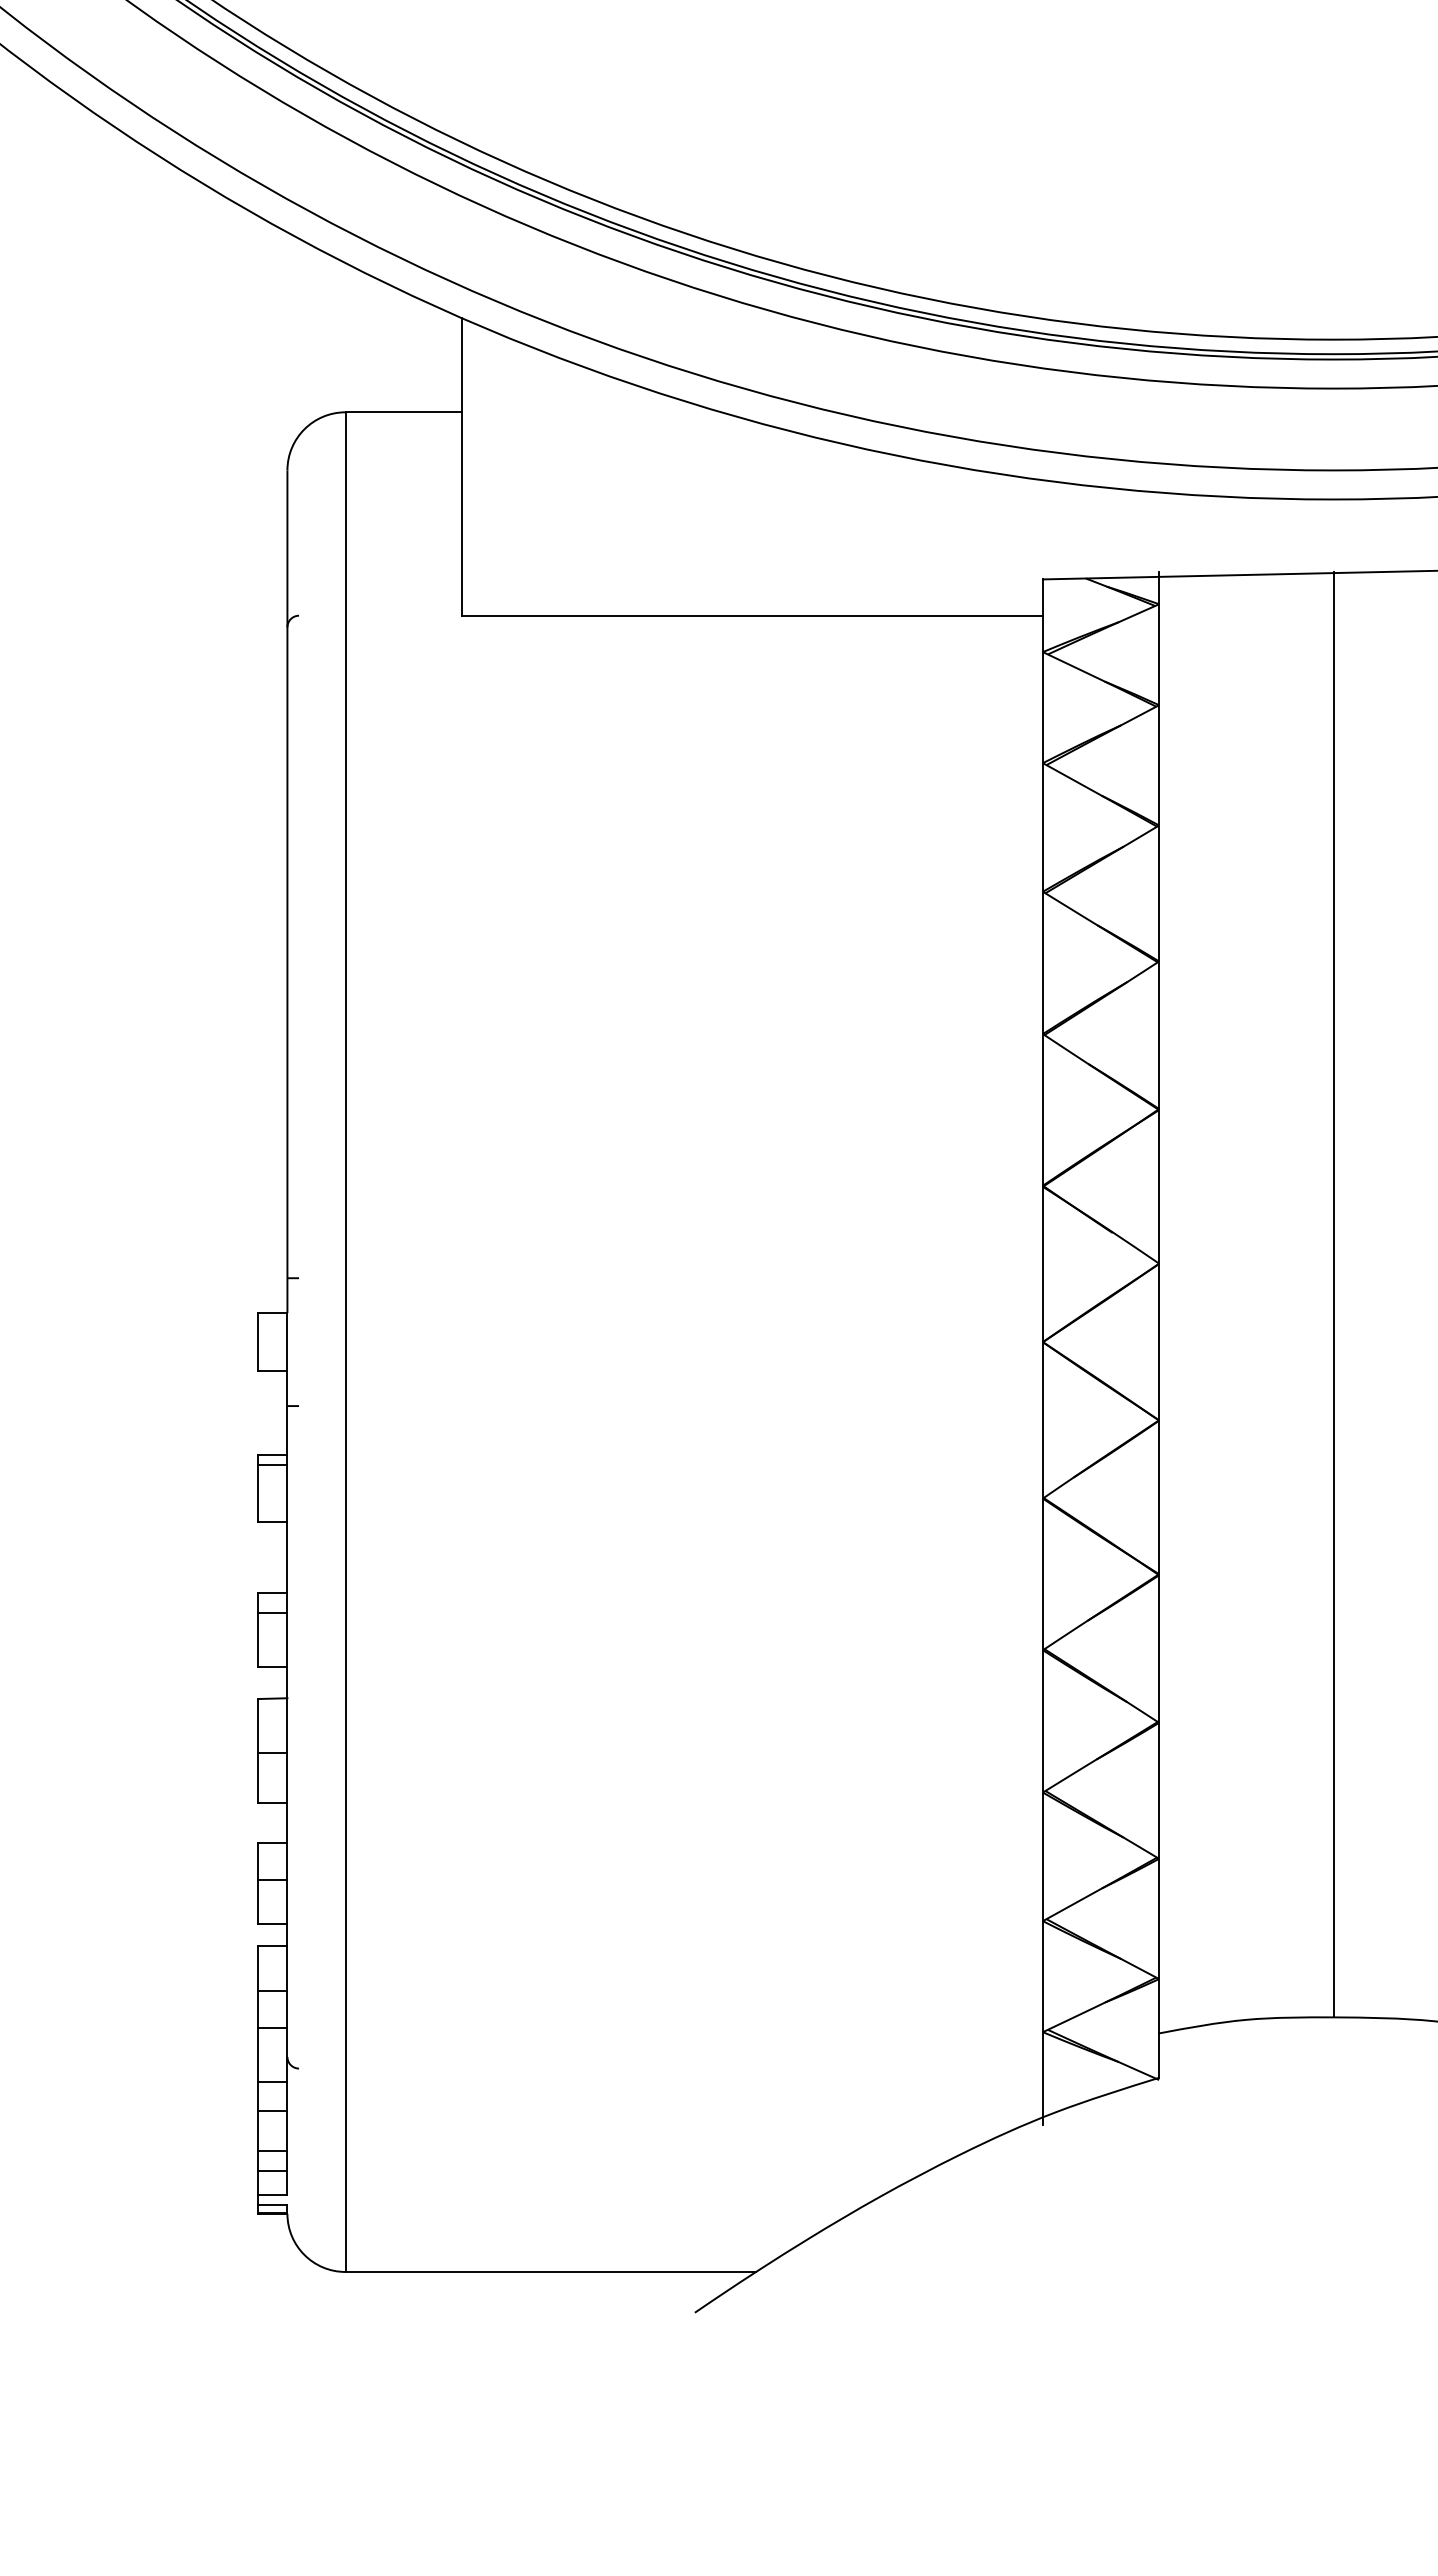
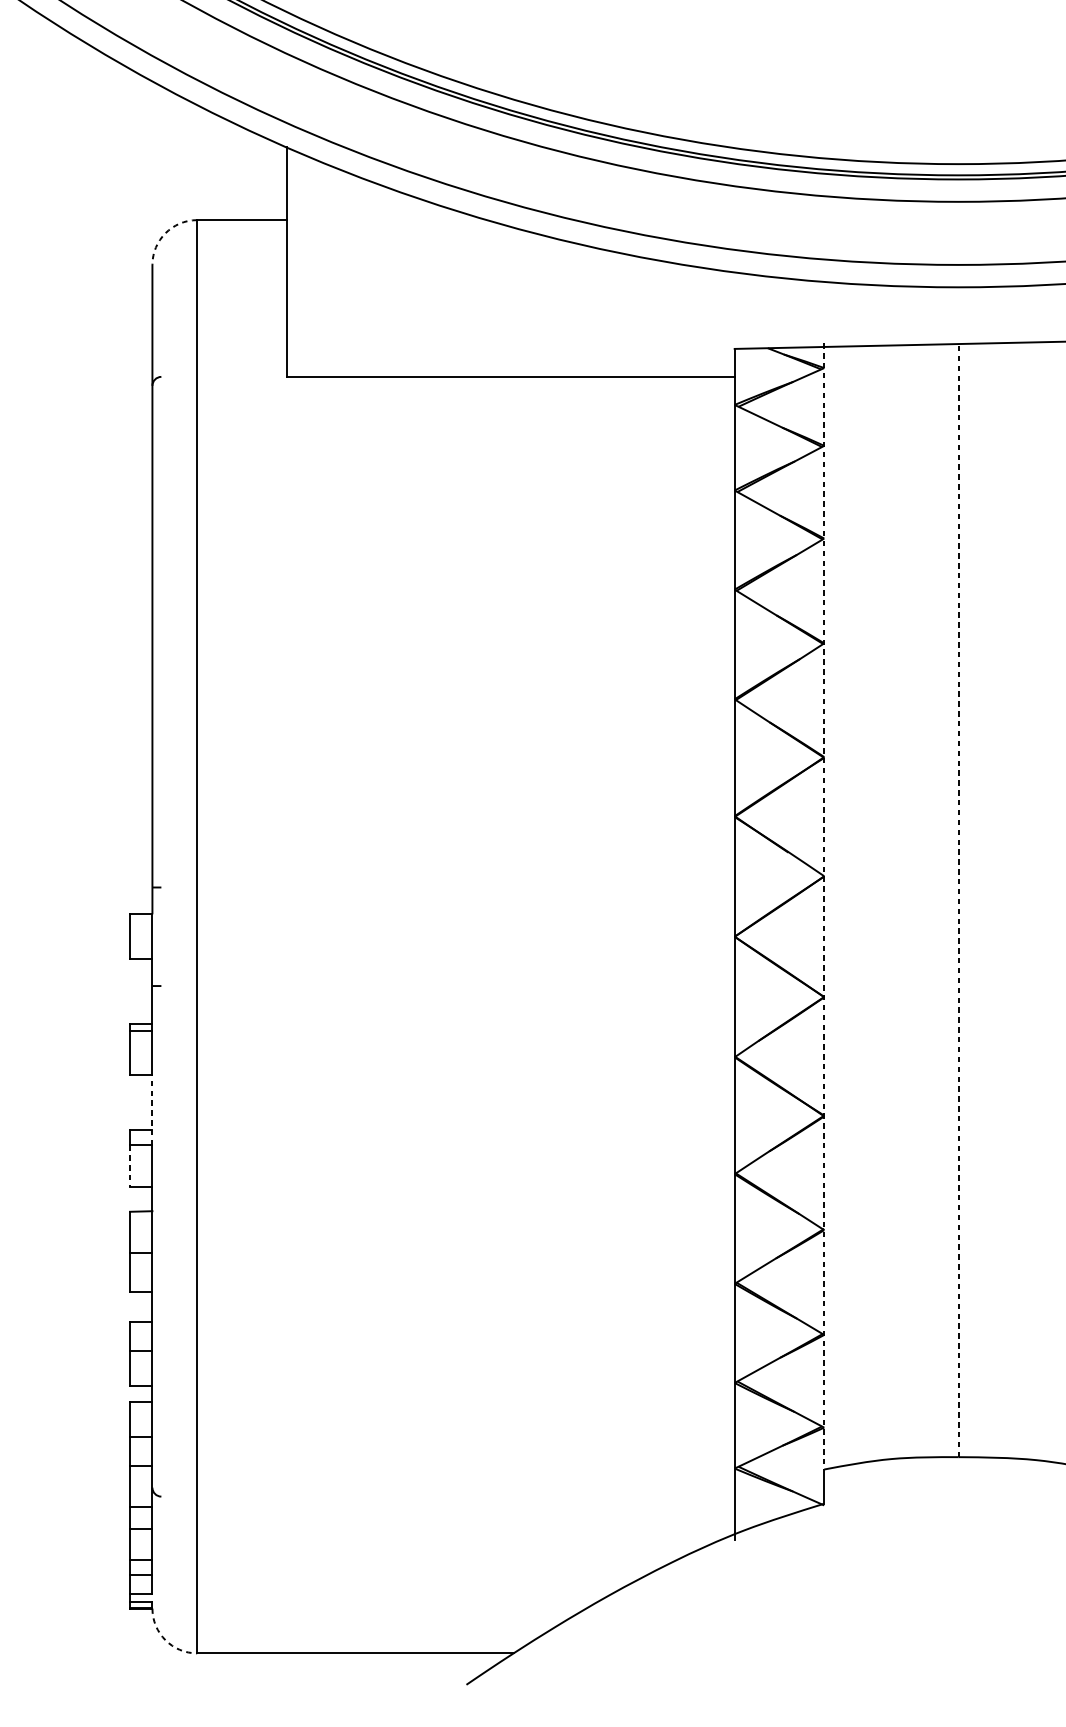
arc: (304, 429) -> (165, 233), solid -> dashed
line: (1333, 1294) -> (958, 900), solid -> dashed
line: (1159, 1302) -> (824, 906), solid -> dashed
line: (287, 1566) -> (152, 1109), solid -> dashed
line: (258, 1640) -> (130, 1166), solid -> dashed
arc: (304, 2254) -> (165, 1639), solid -> dashed

